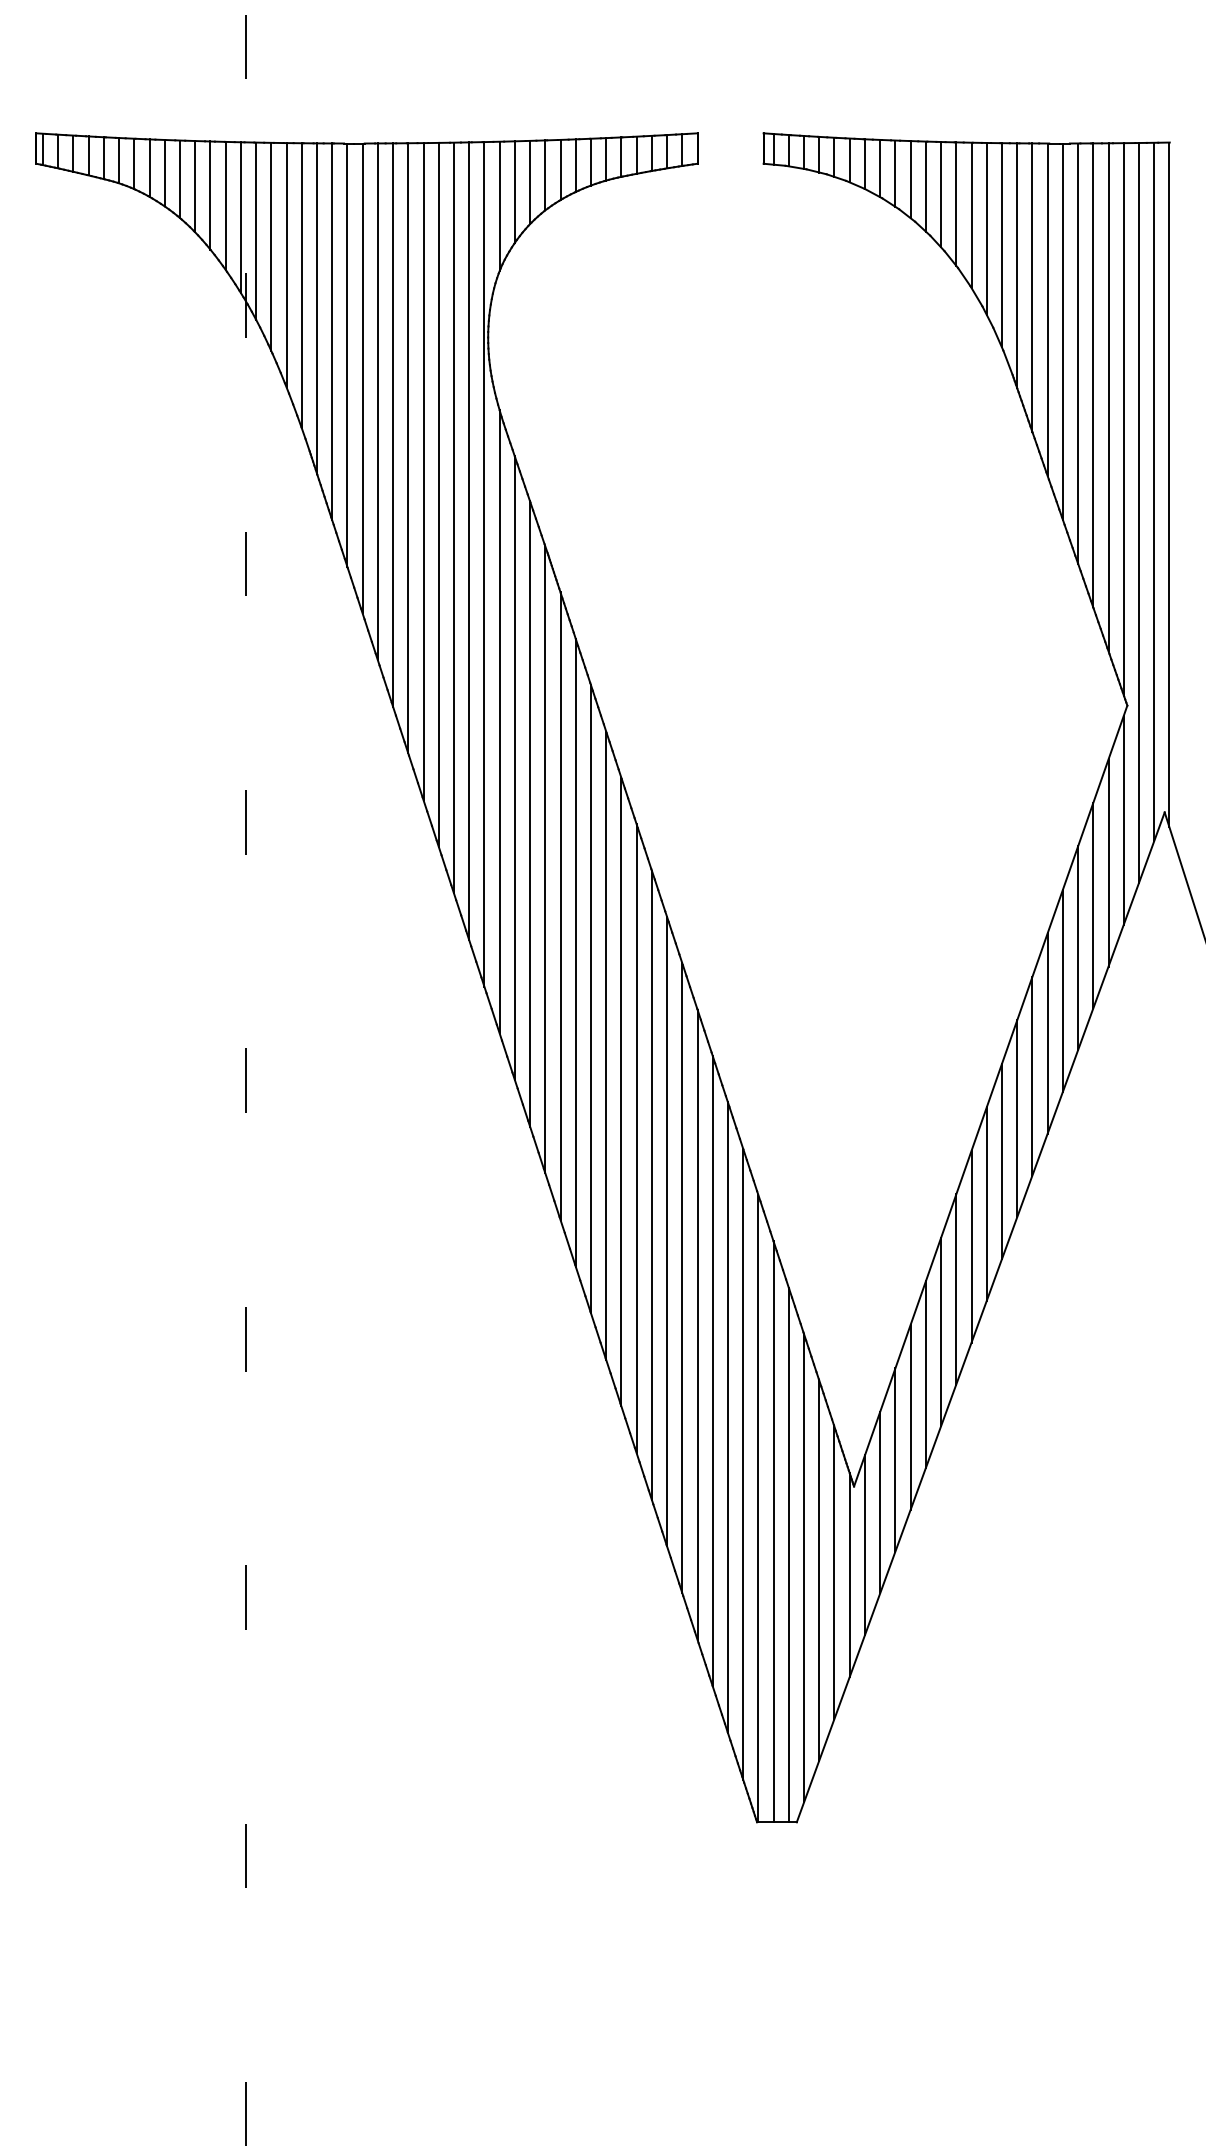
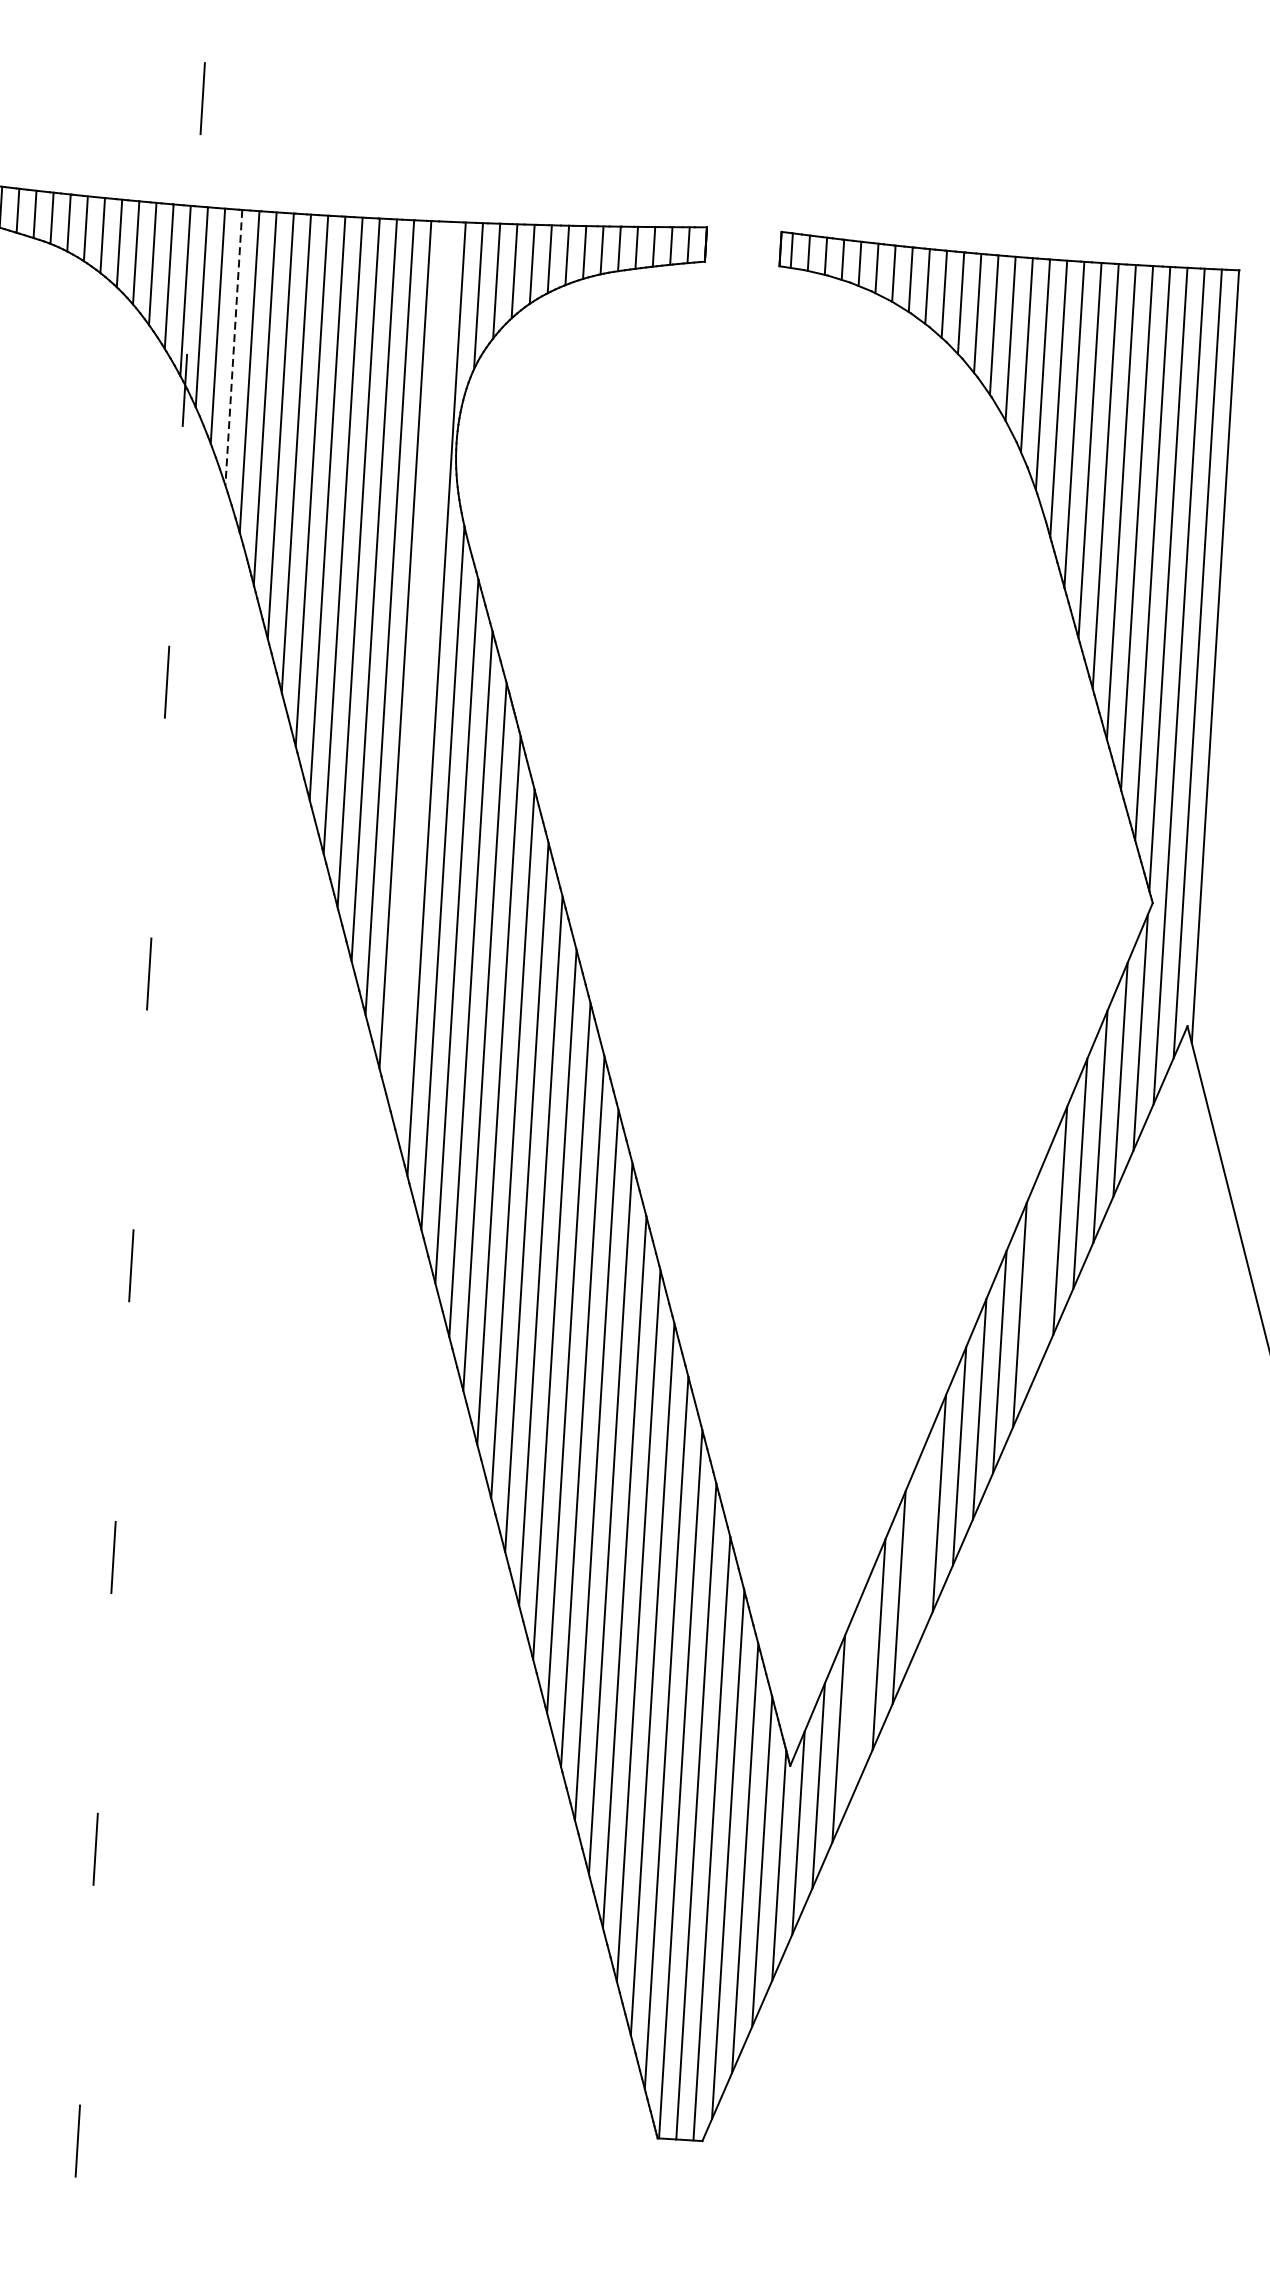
line: (286, 265) -> (233, 348), solid -> dashed
line: (469, 541) -> (421, 672), removed
line: (1047, 1033) -> (1039, 1267), removed
line: (956, 1289) -> (919, 1550), removed
line: (910, 1416) -> (858, 1690), removed

